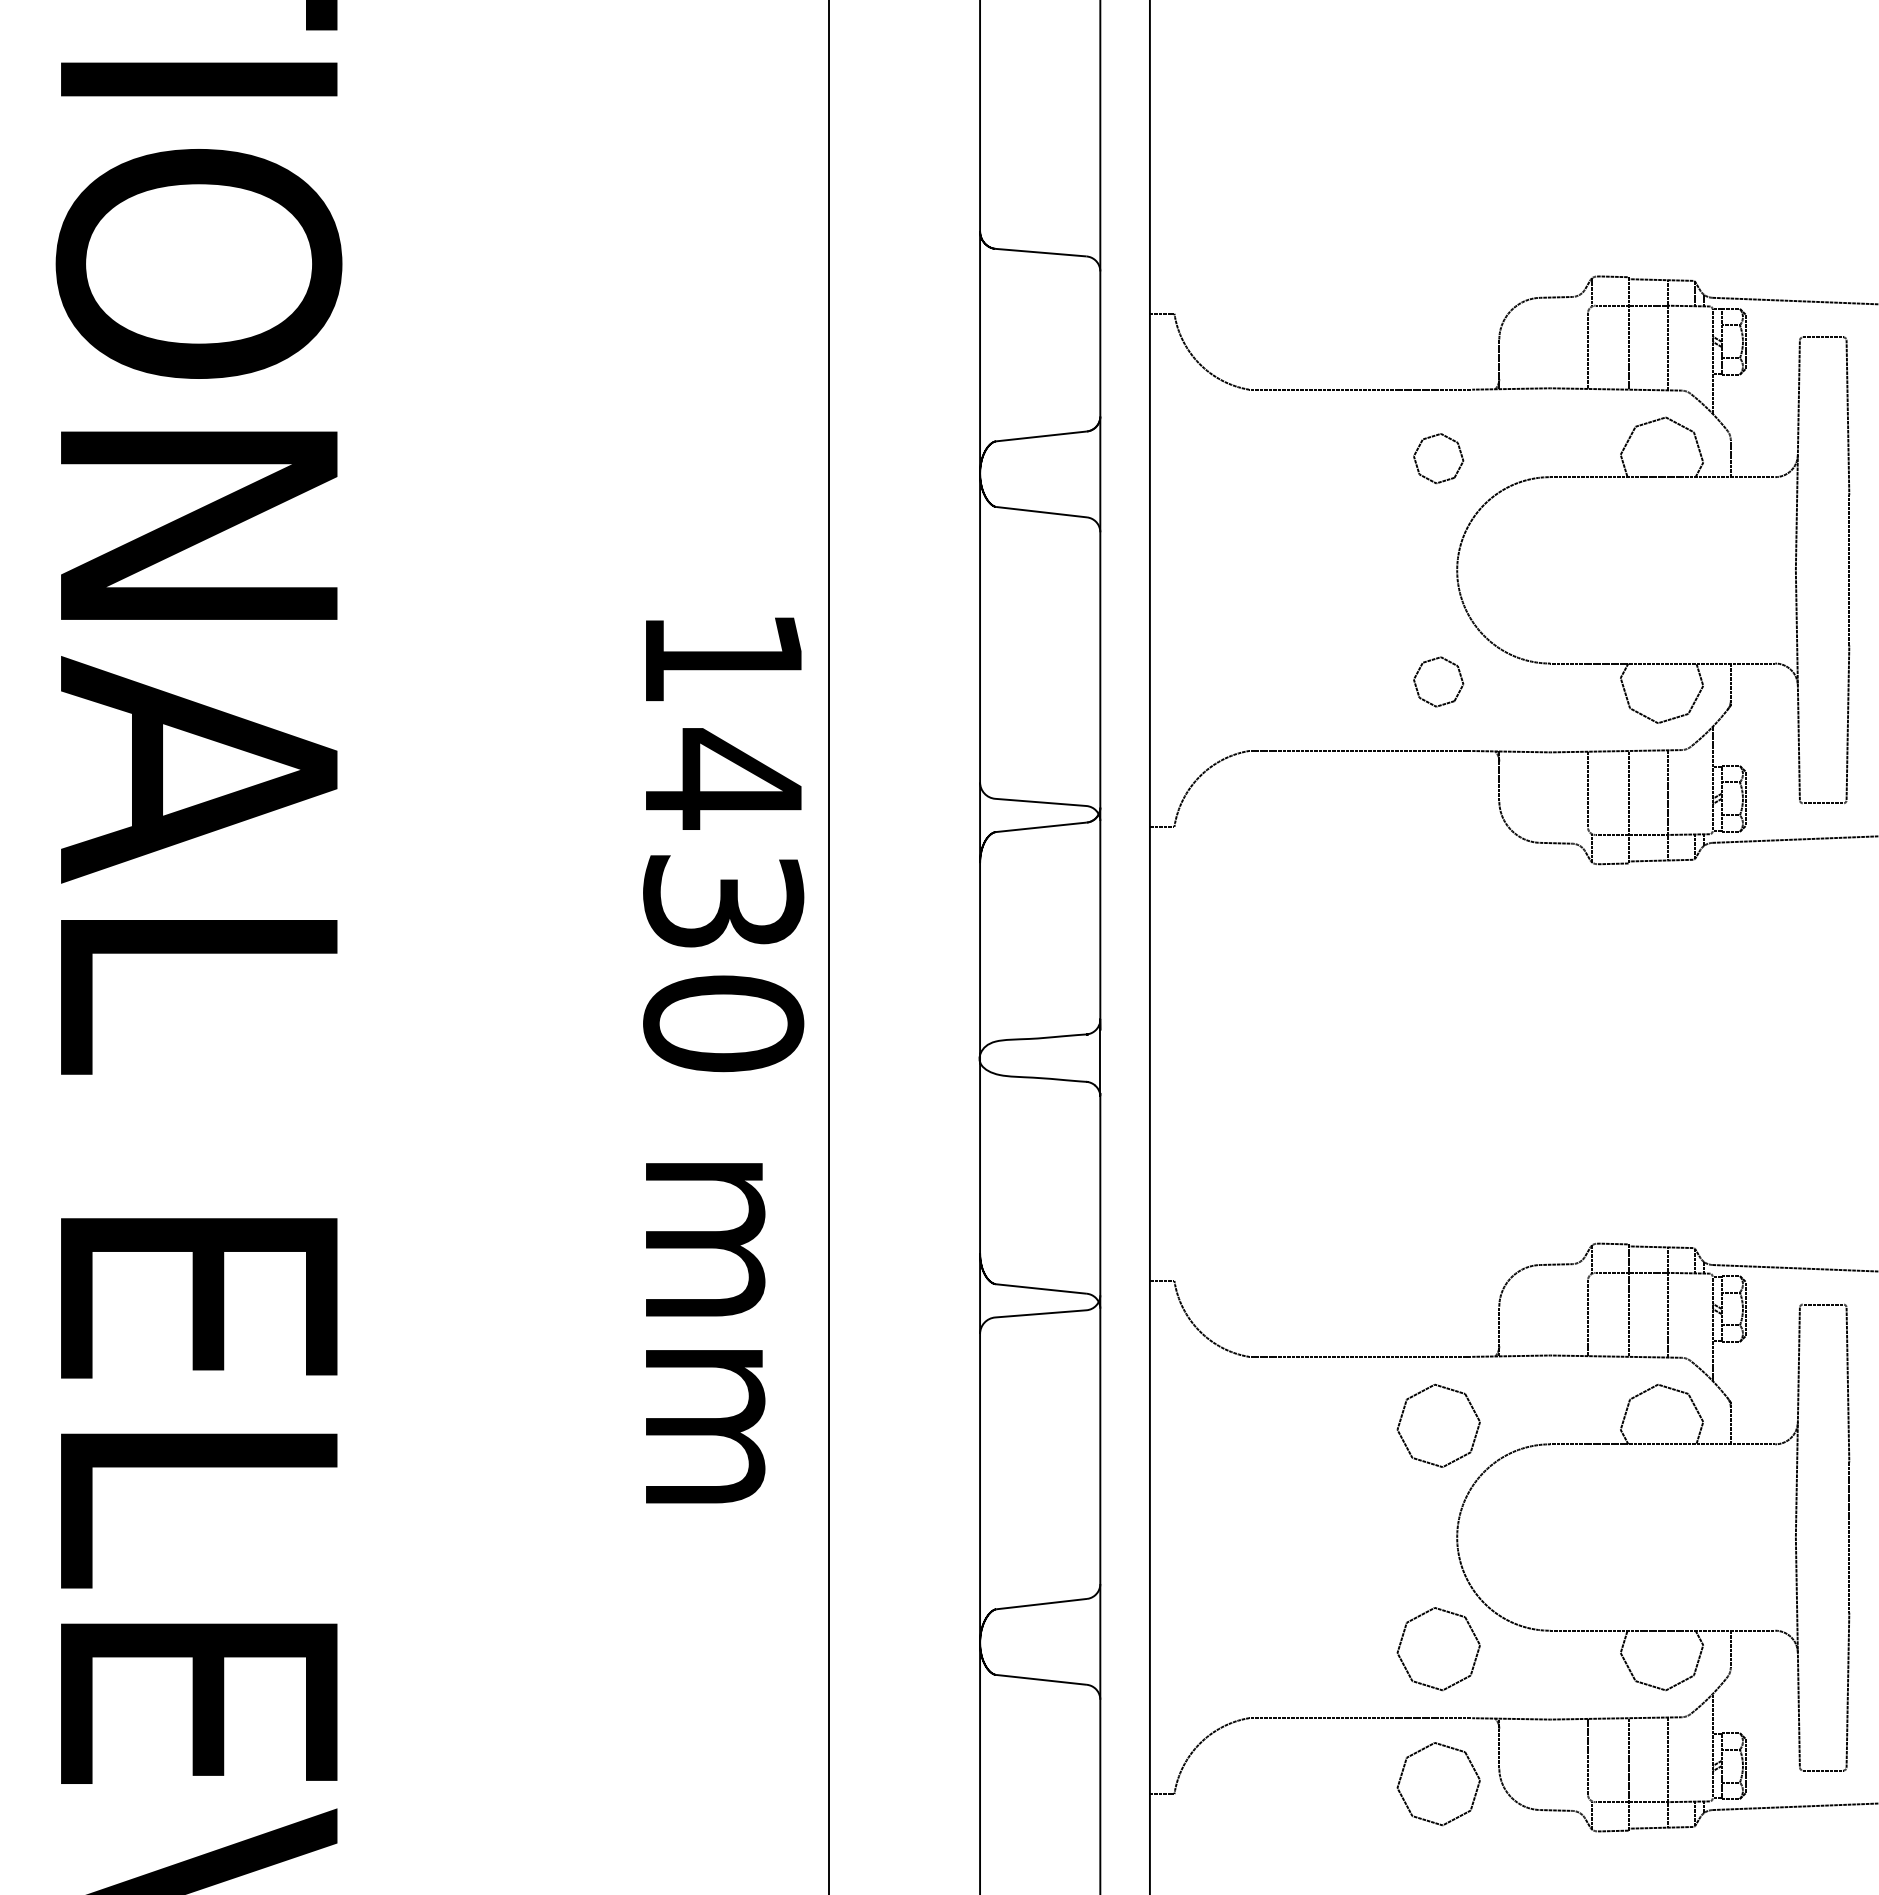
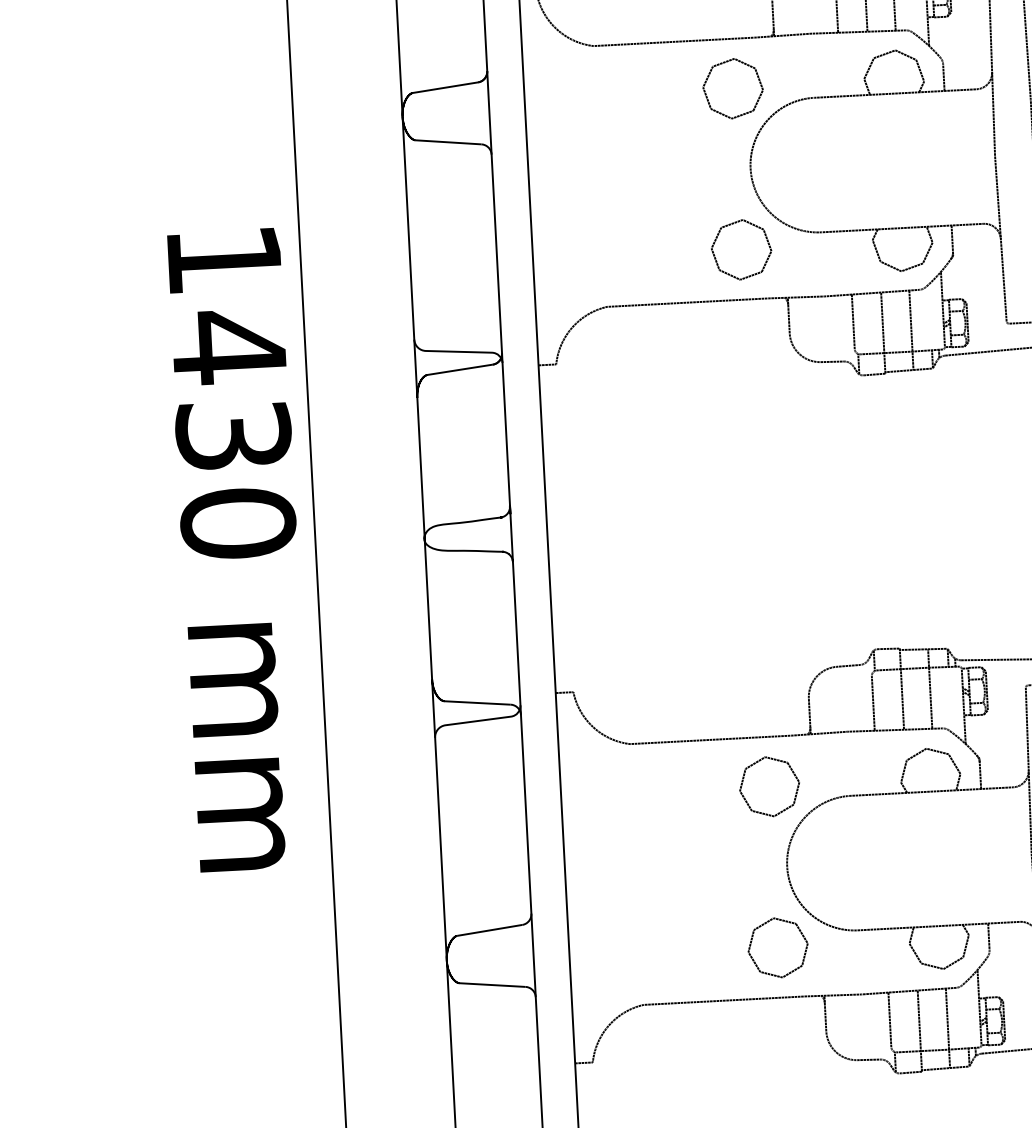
part: (1438, 458) -> (732, 88), size x1.67
part: (1438, 681) -> (741, 249), size x1.67
part: (1438, 1784) -> (783, 1045), removed

